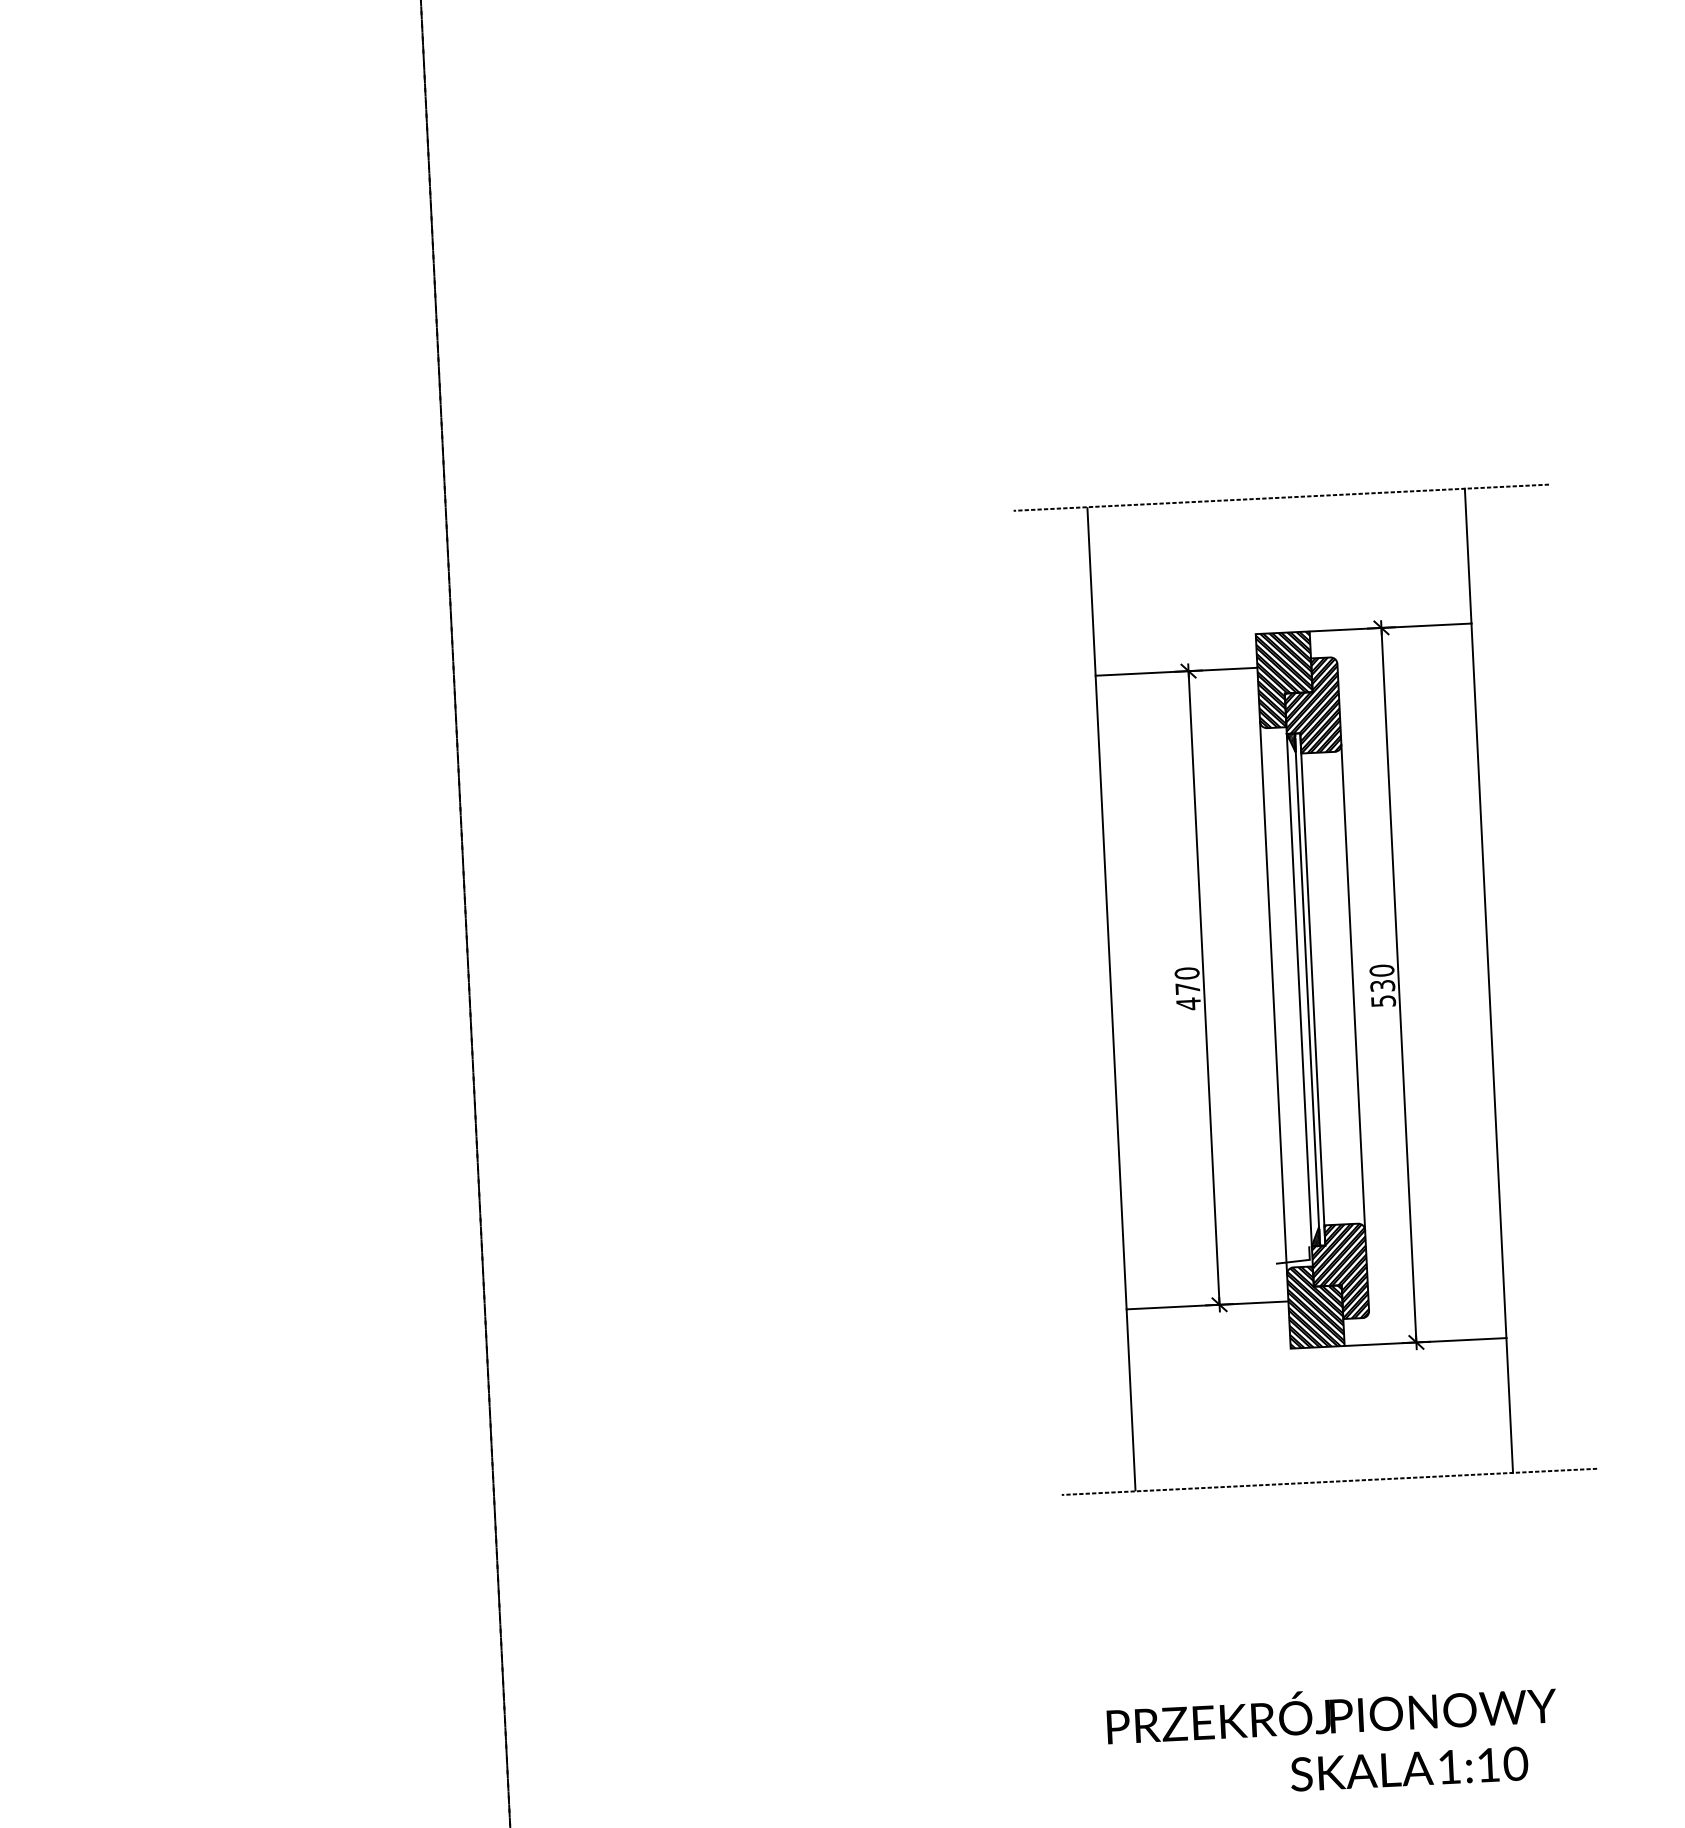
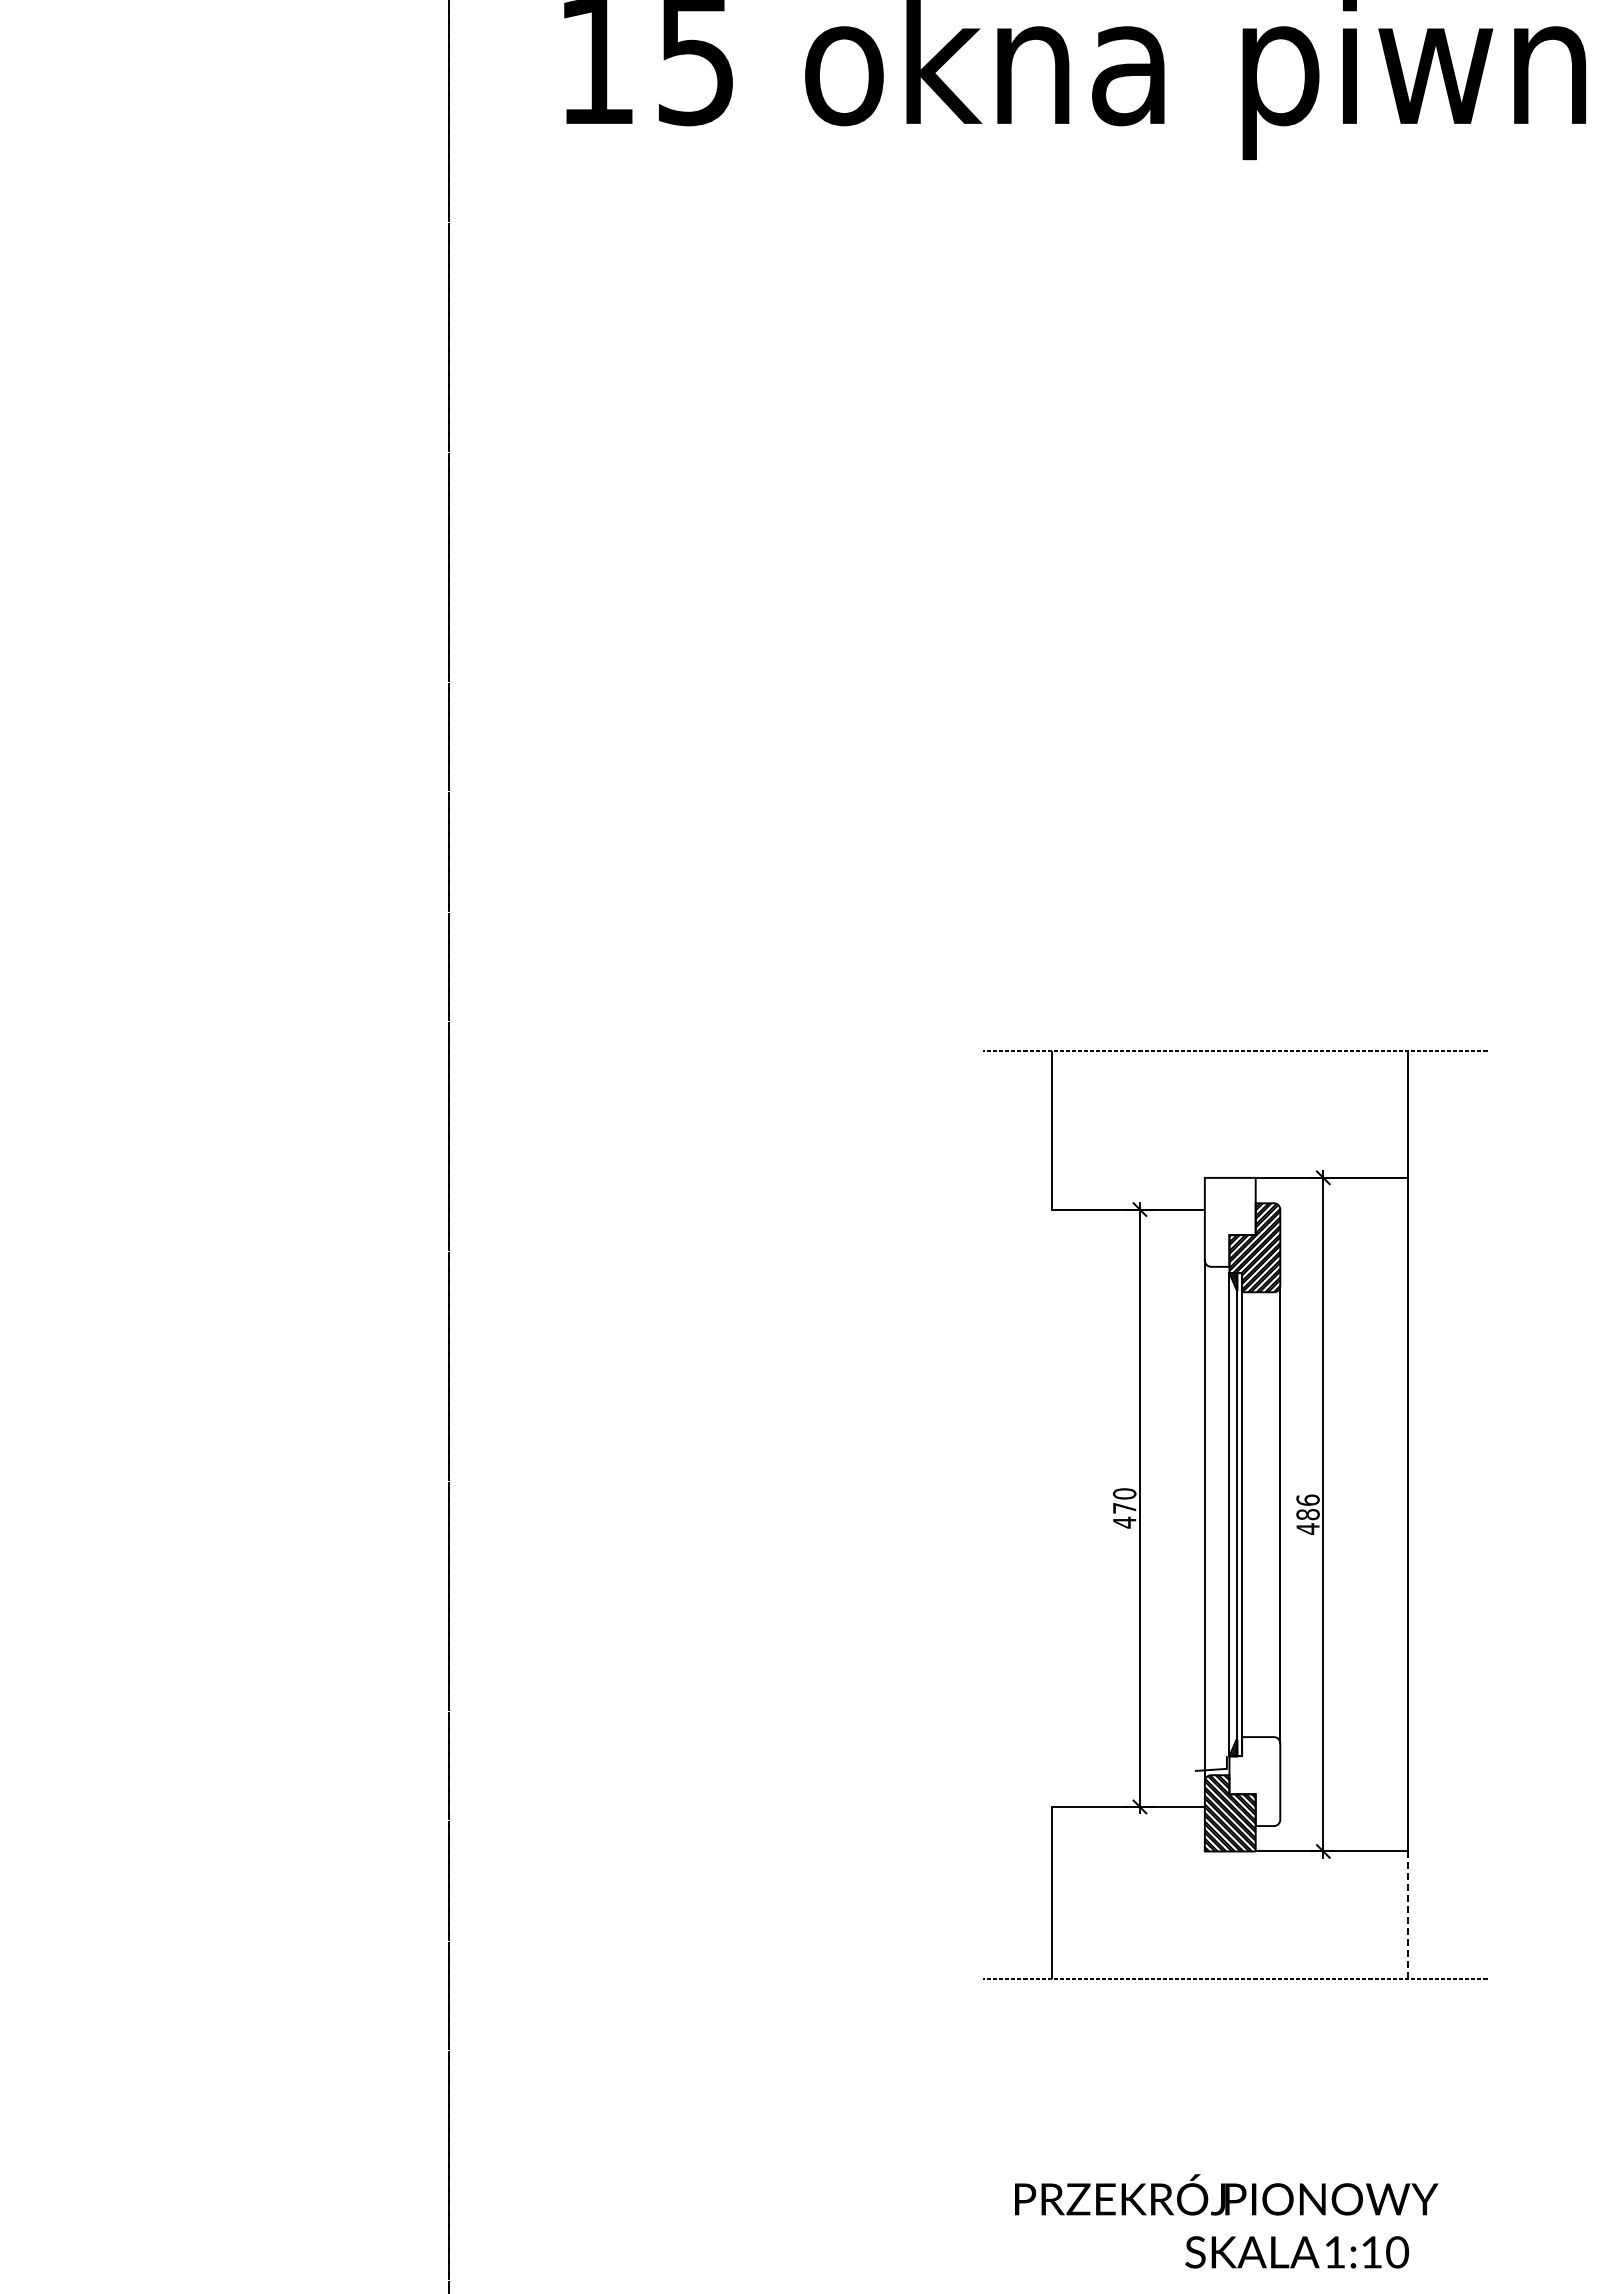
hatch: (1284, 679) -> (1229, 1221), removed
text: (1382, 985) -> (1307, 1514), 530 -> 486
line: (1111, 992) -> (1052, 1508), removed
hatch: (1339, 1271) -> (1254, 1781), removed
line: (1510, 1405) -> (1408, 1915), solid -> dashed

